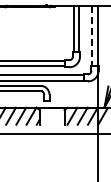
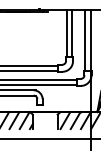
line: (92, 36) -> (85, 41), dashed -> solid

